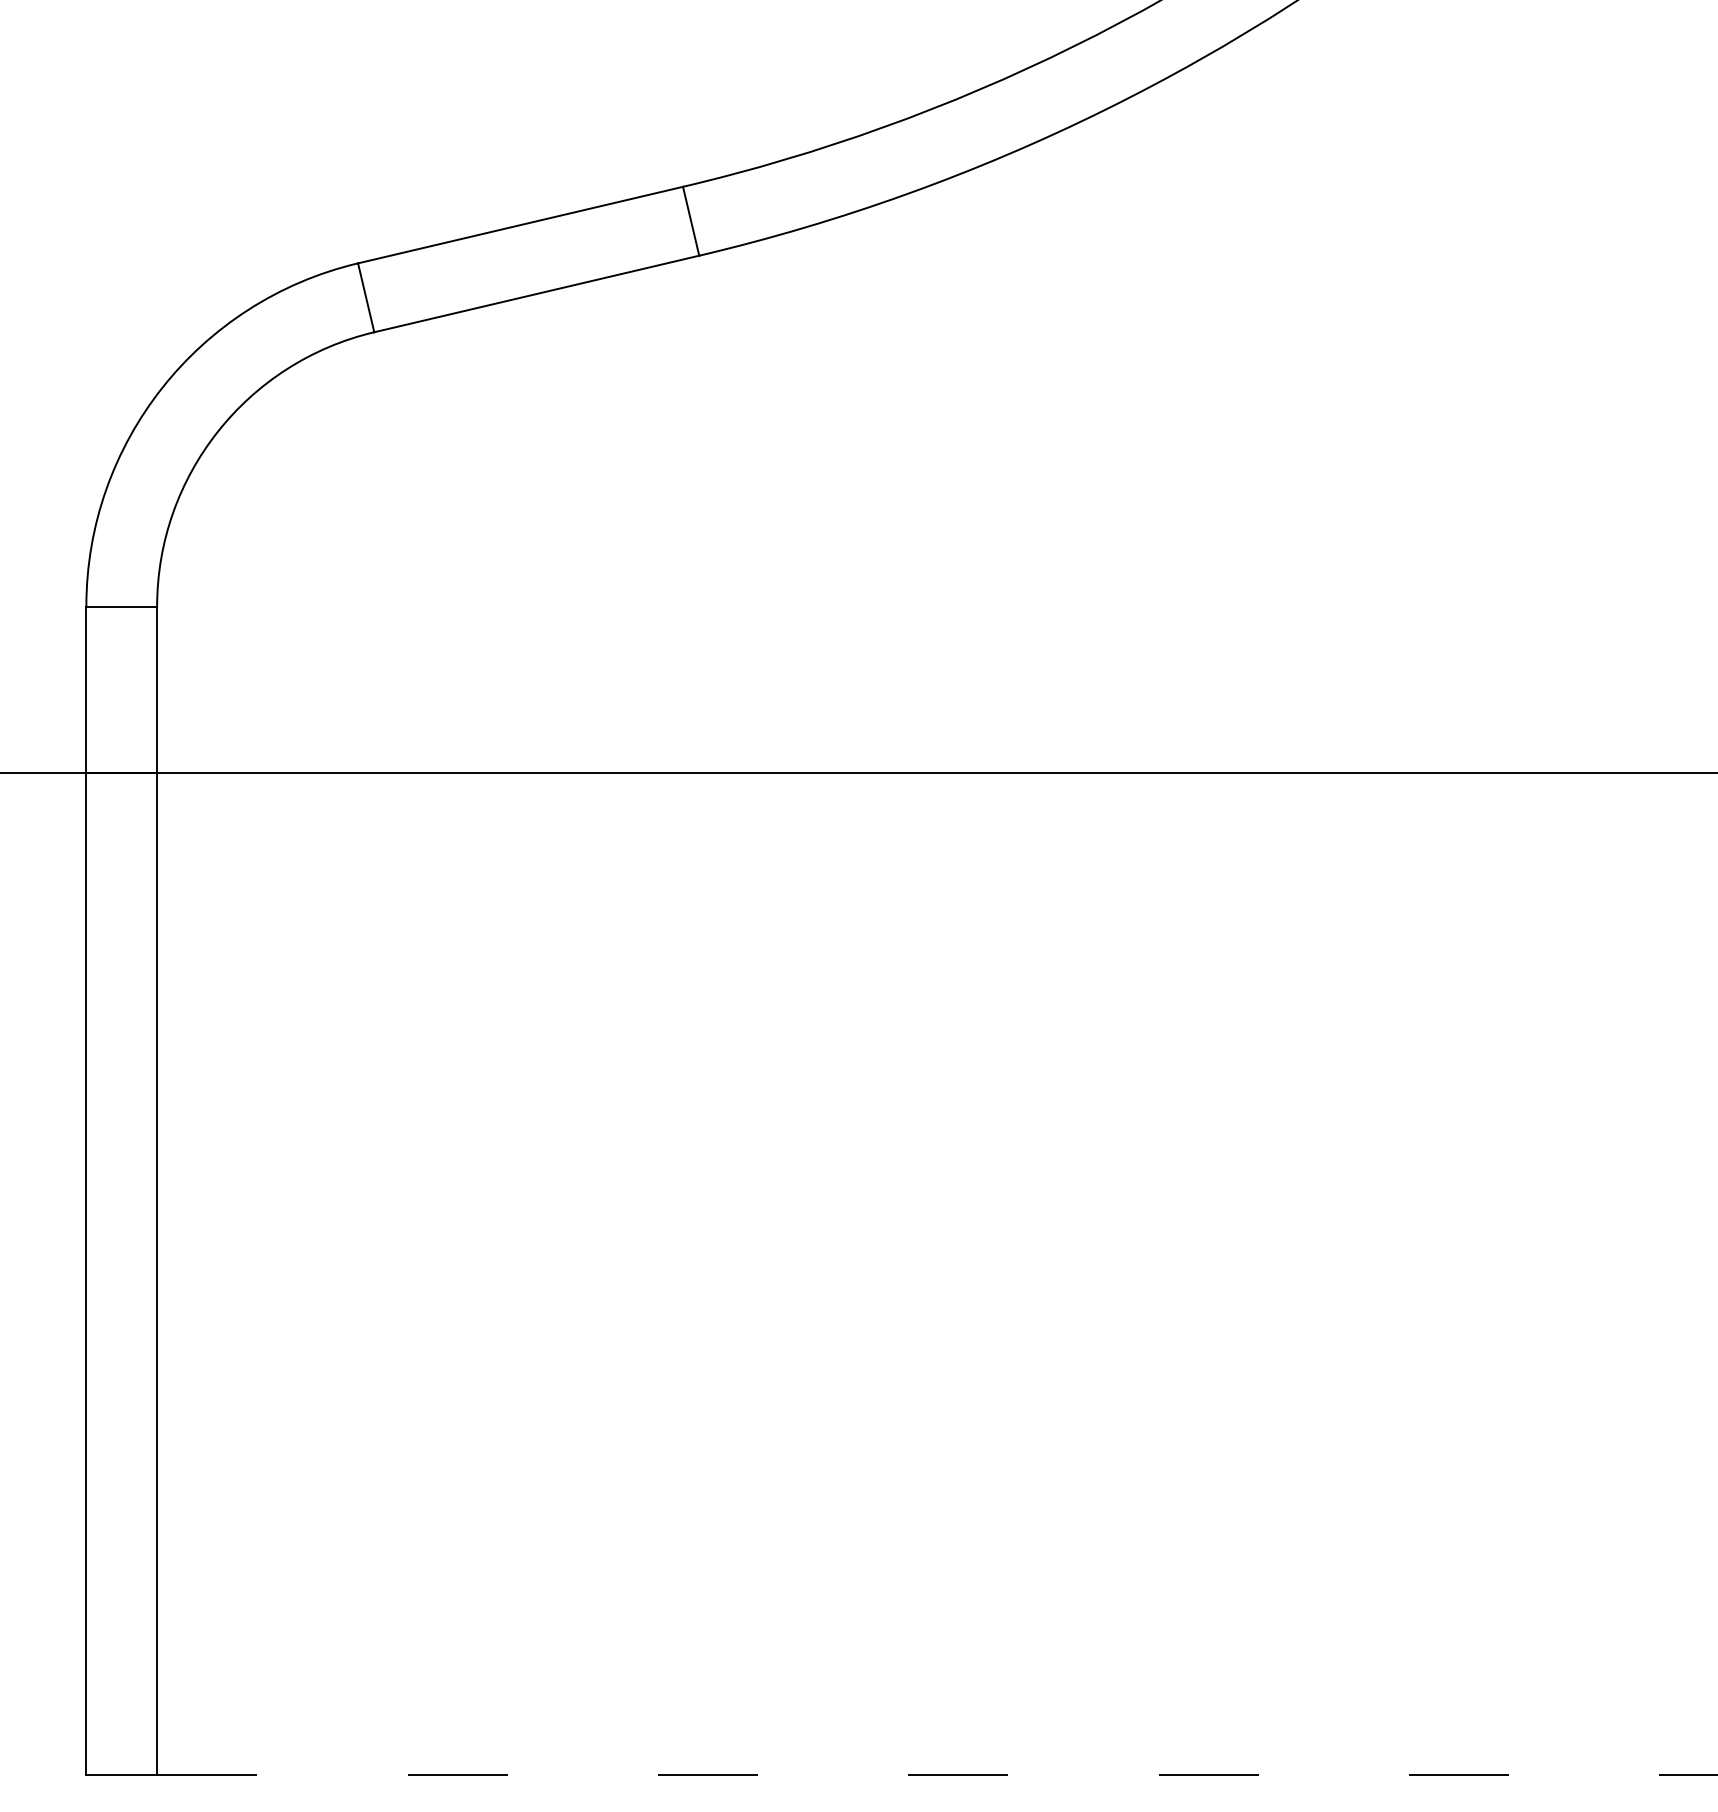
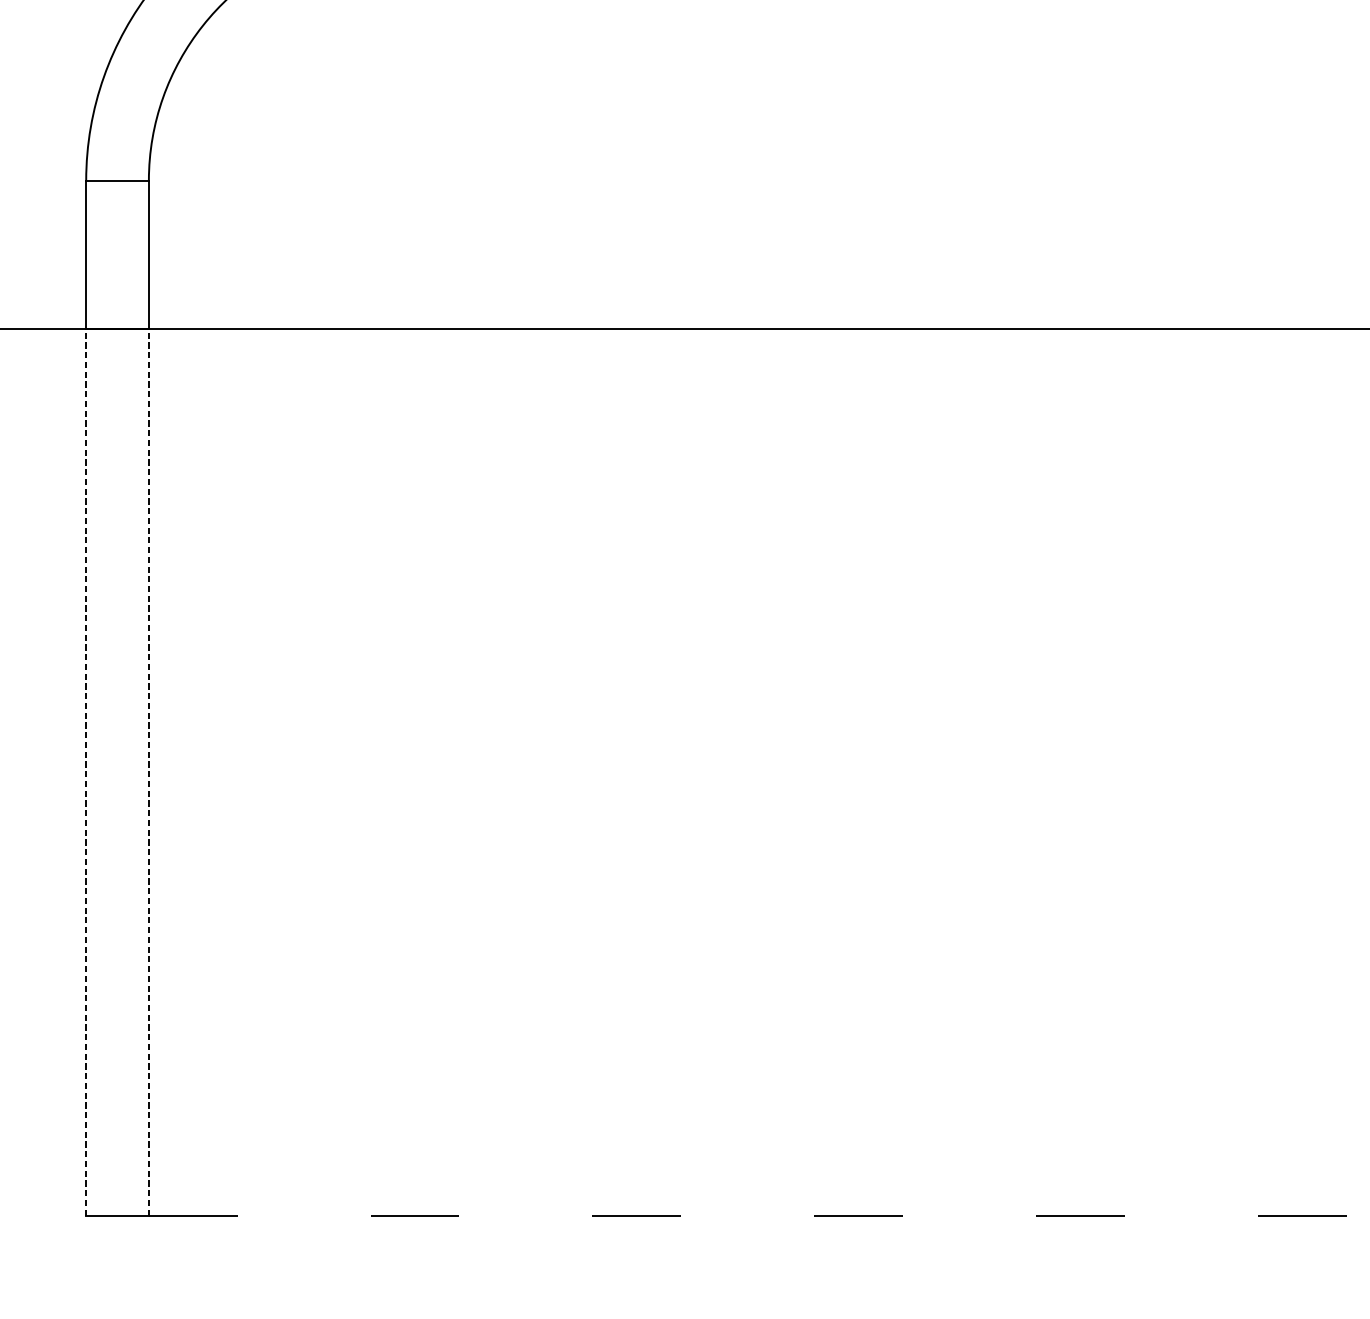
line: (86, 1274) -> (86, 772), solid -> dashed
line: (157, 1274) -> (149, 772), solid -> dashed

